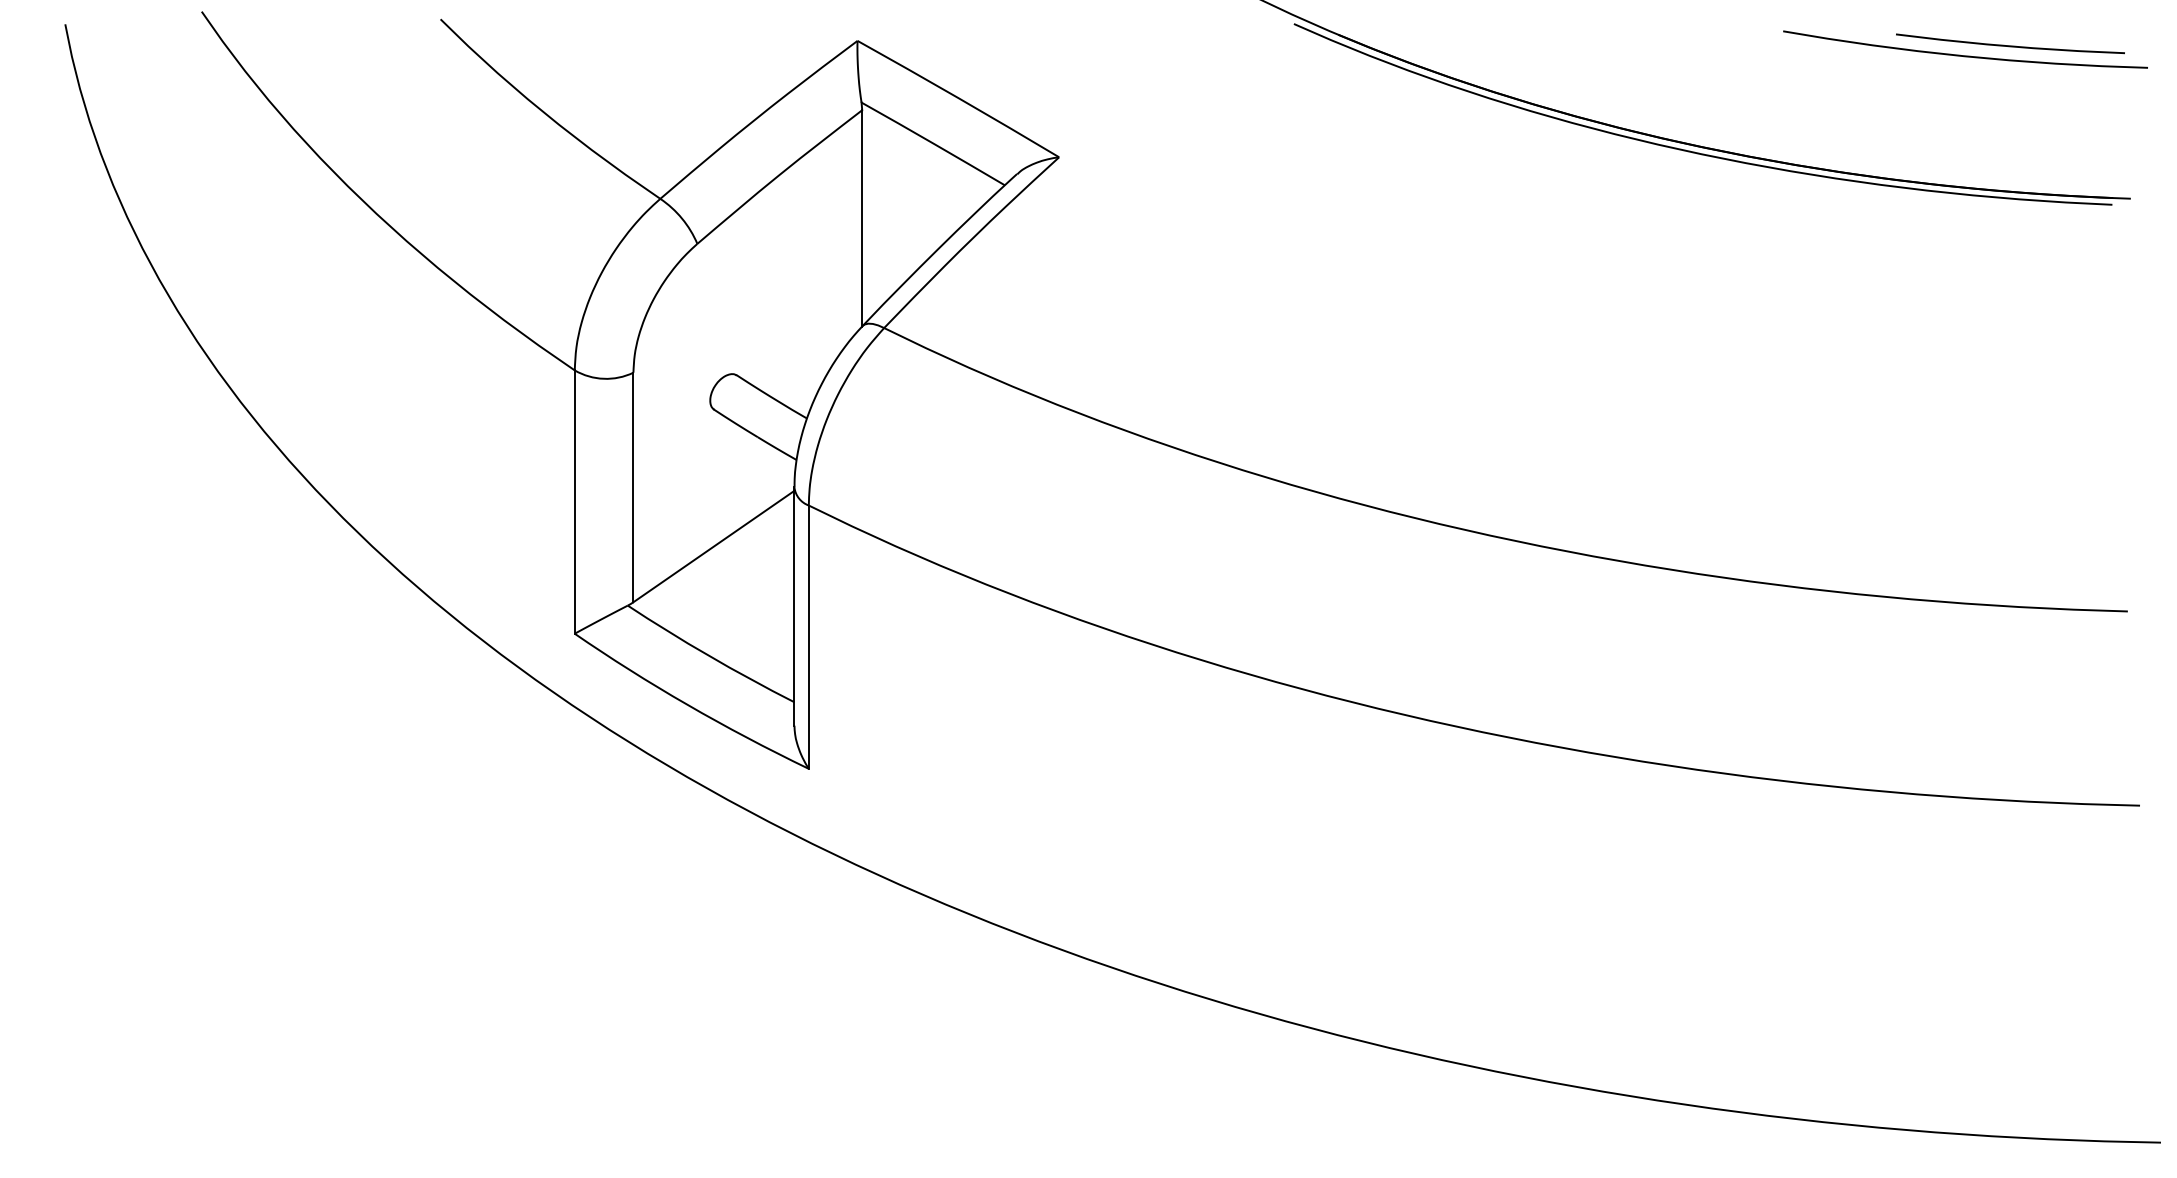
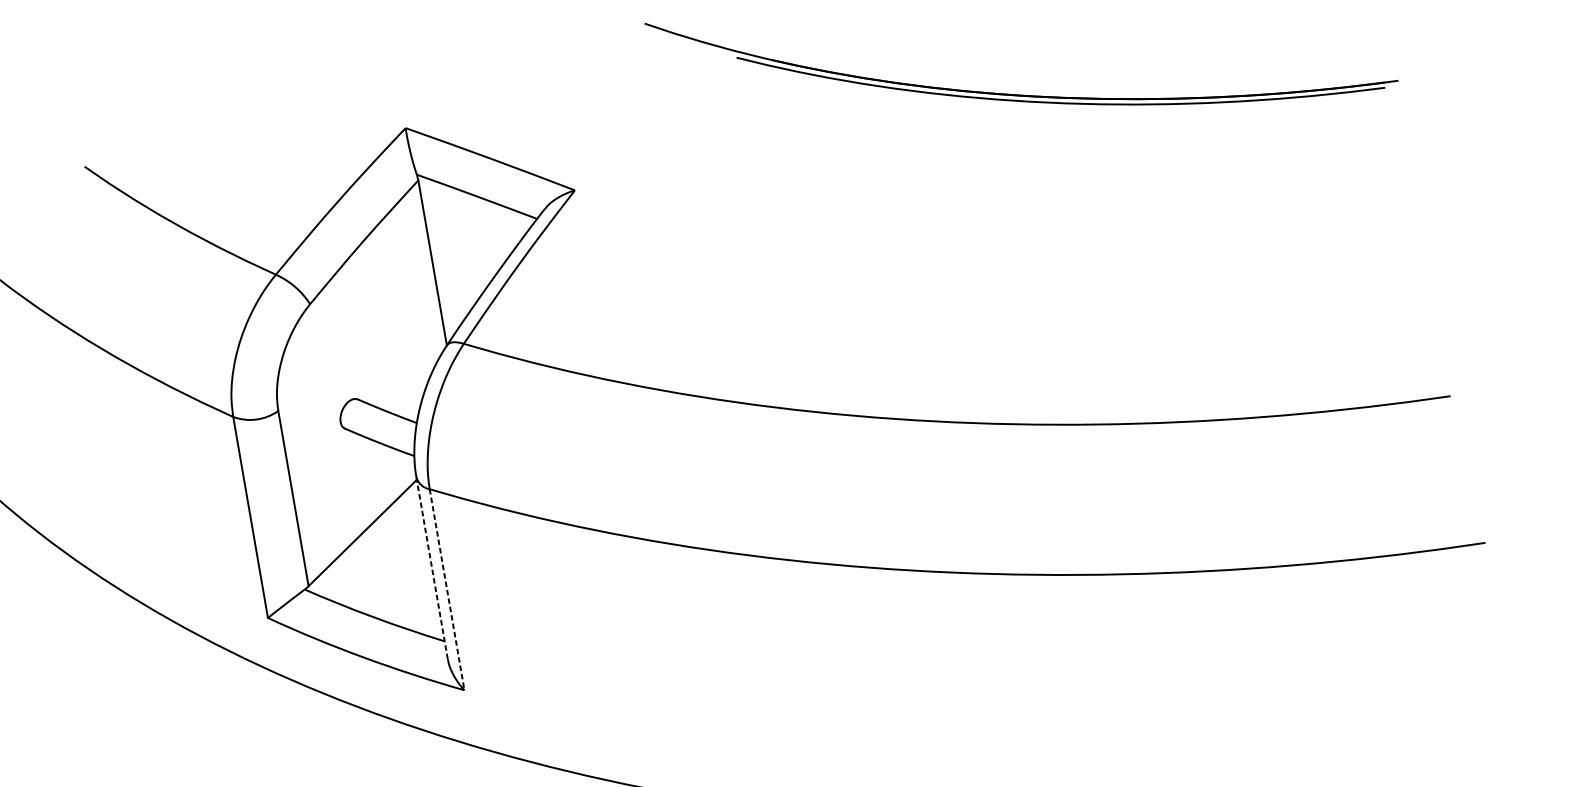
line: (794, 607) -> (432, 568), solid -> dashed
line: (808, 637) -> (446, 590), solid -> dashed

